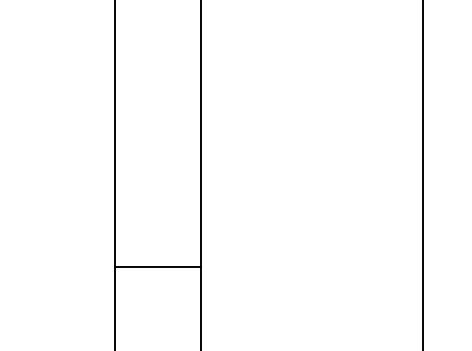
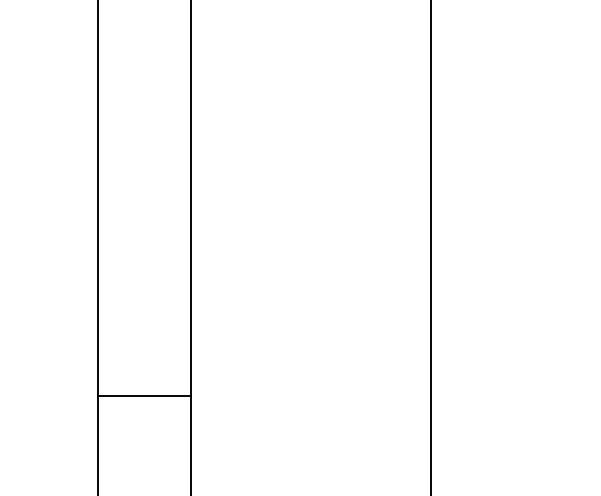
line: (157, 267) -> (144, 396), moved

